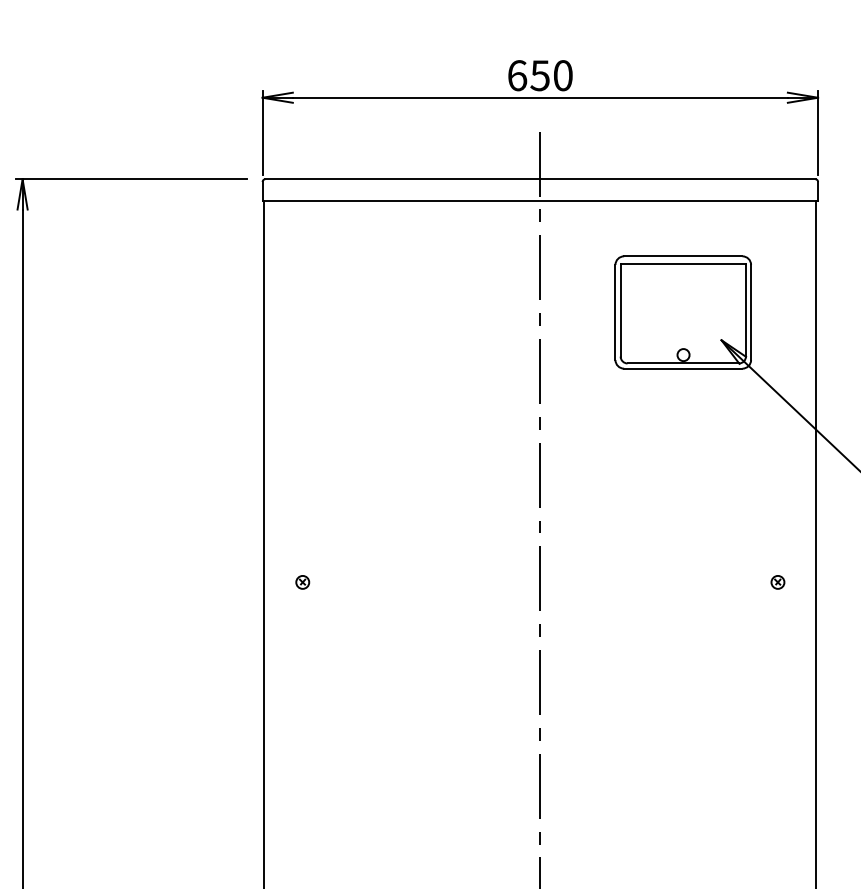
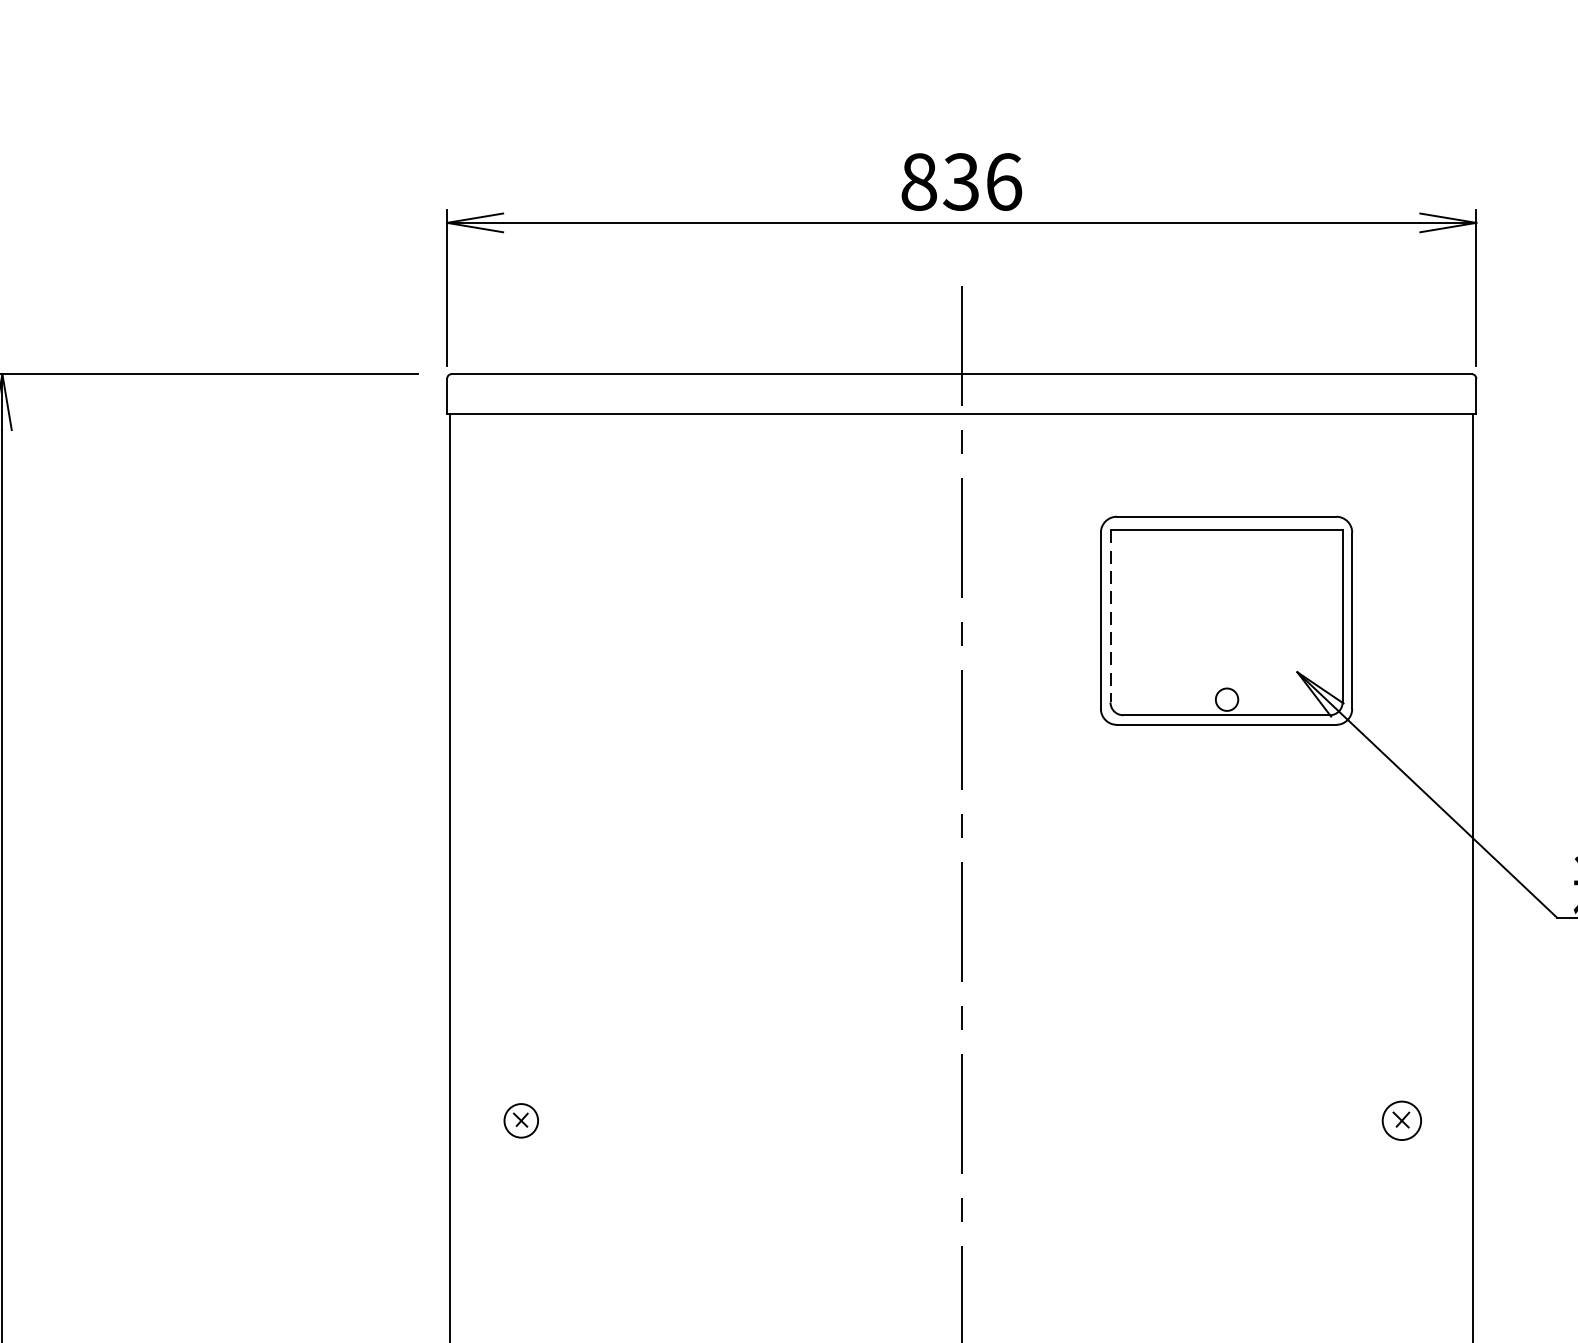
text: (540, 75) -> (961, 181), 650 -> 836
line: (620, 310) -> (1110, 617), solid -> dashed
part: (302, 582) -> (520, 1121), size x1.4
part: (777, 582) -> (1401, 1121), size x1.6

